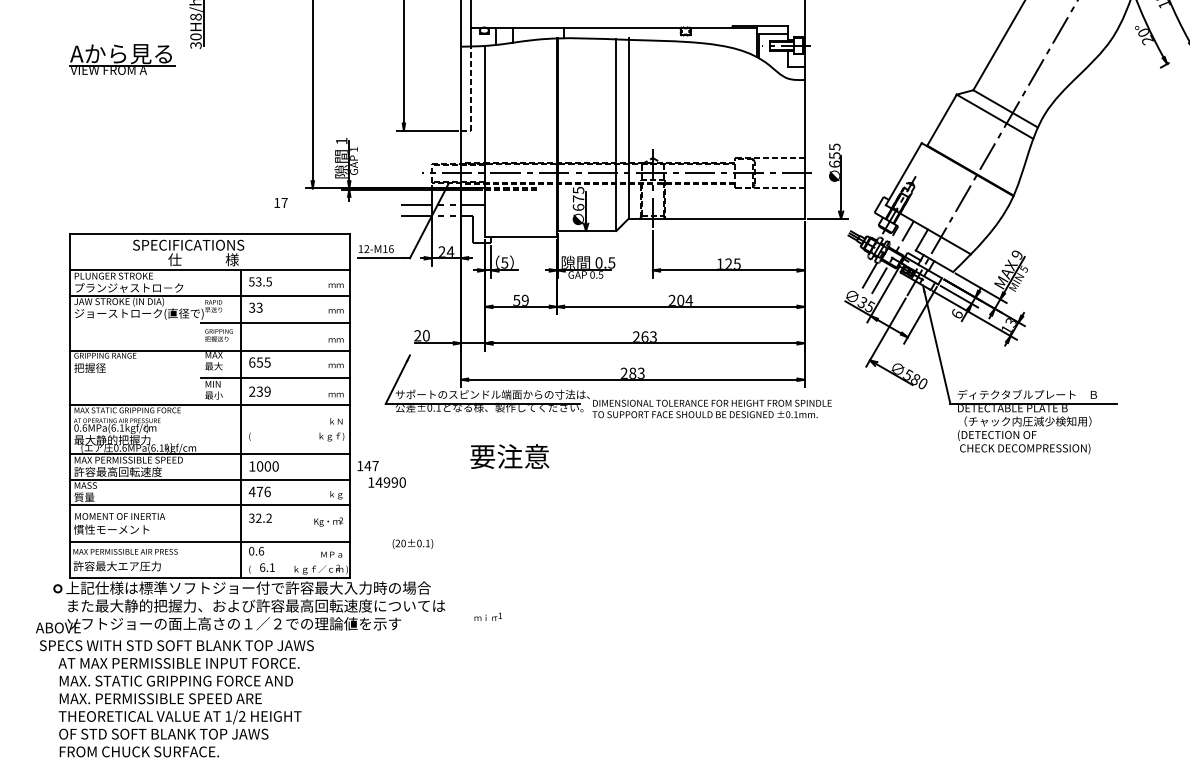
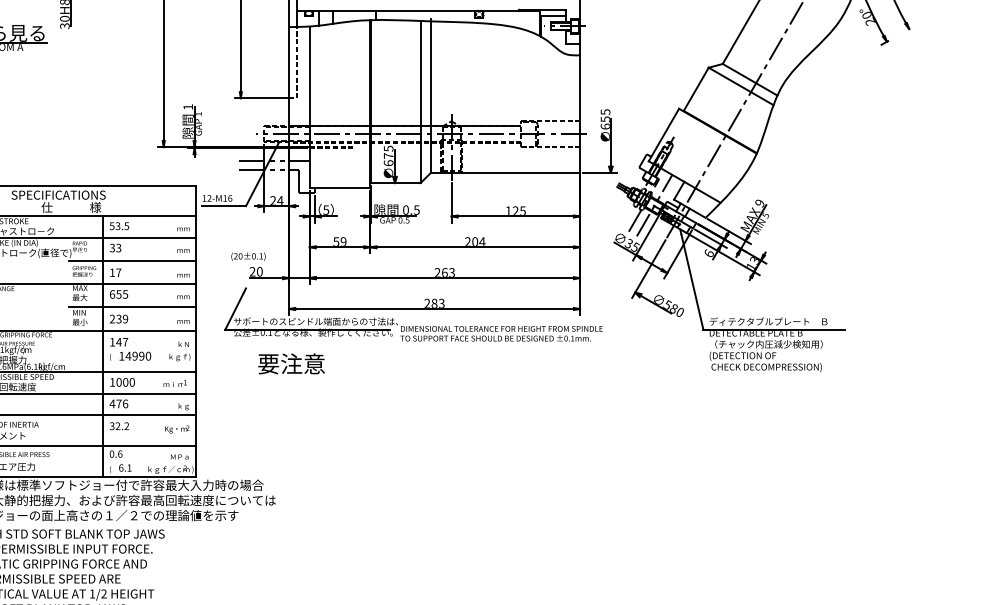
text: (280, 202) -> (115, 272), moved
text: (509, 456) -> (291, 363), moved
text: (381, 474) -> (130, 349), moved
text: (412, 543) -> (248, 256), moved
text: (487, 616) -> (174, 383), moved

